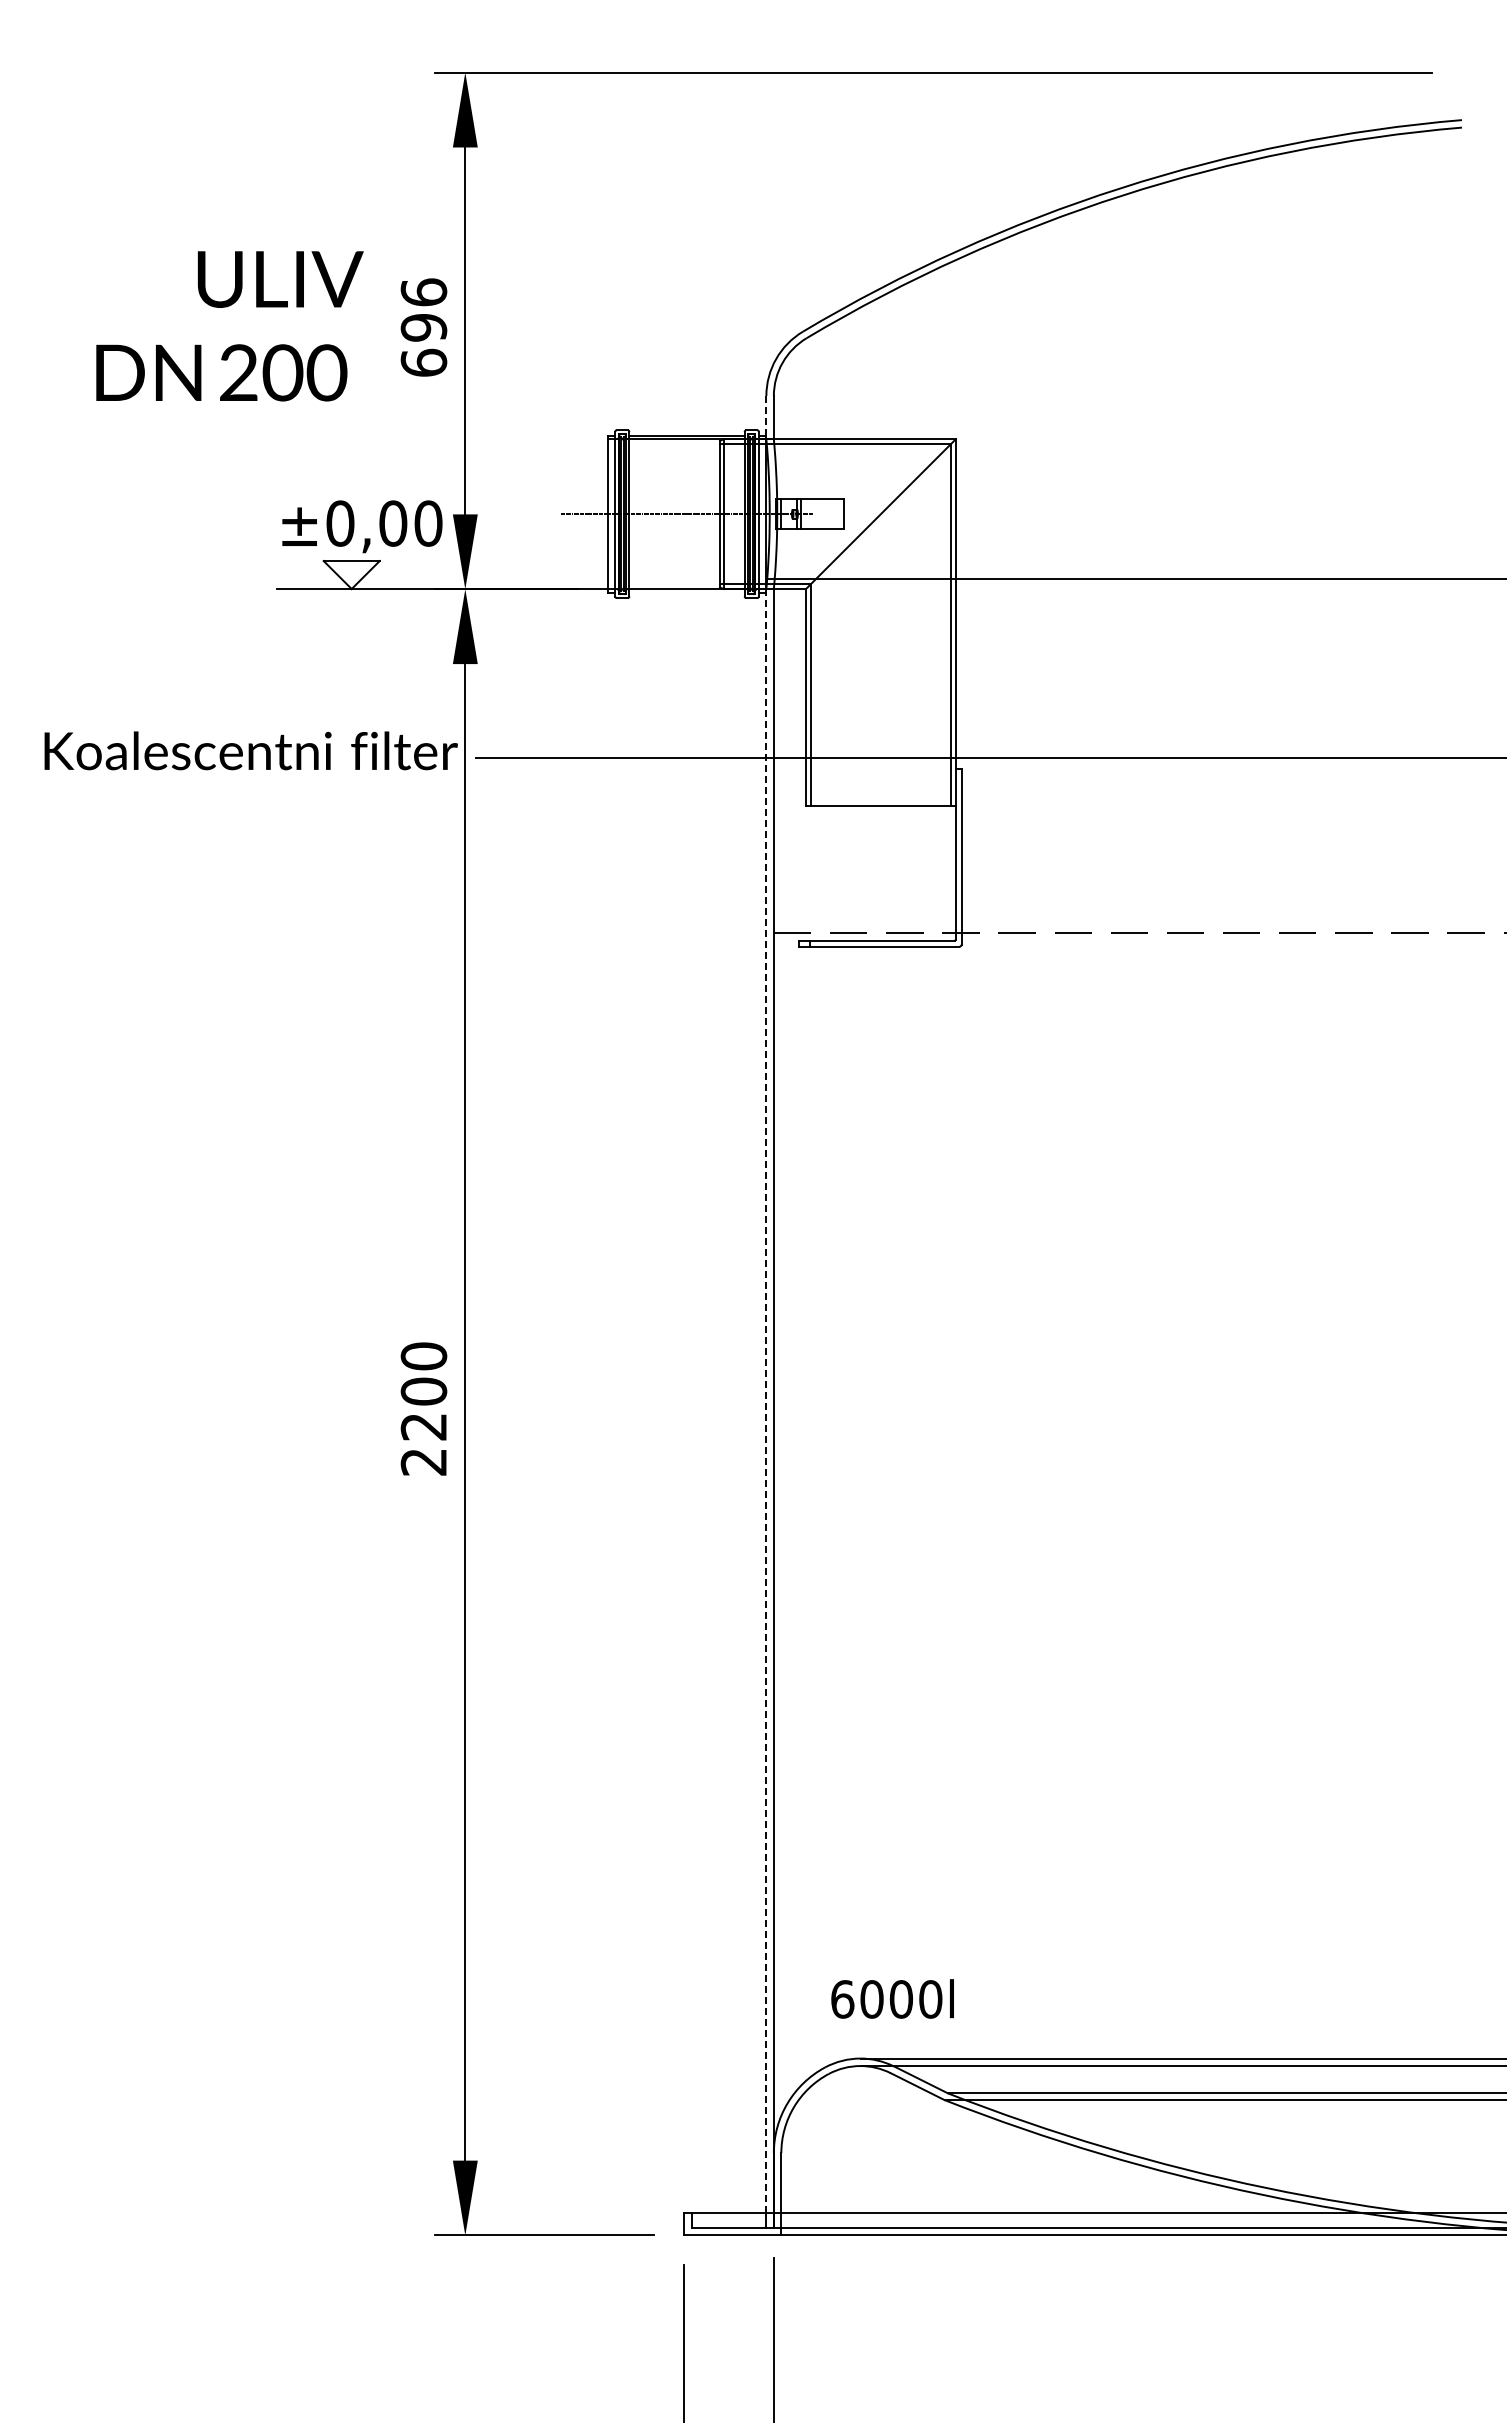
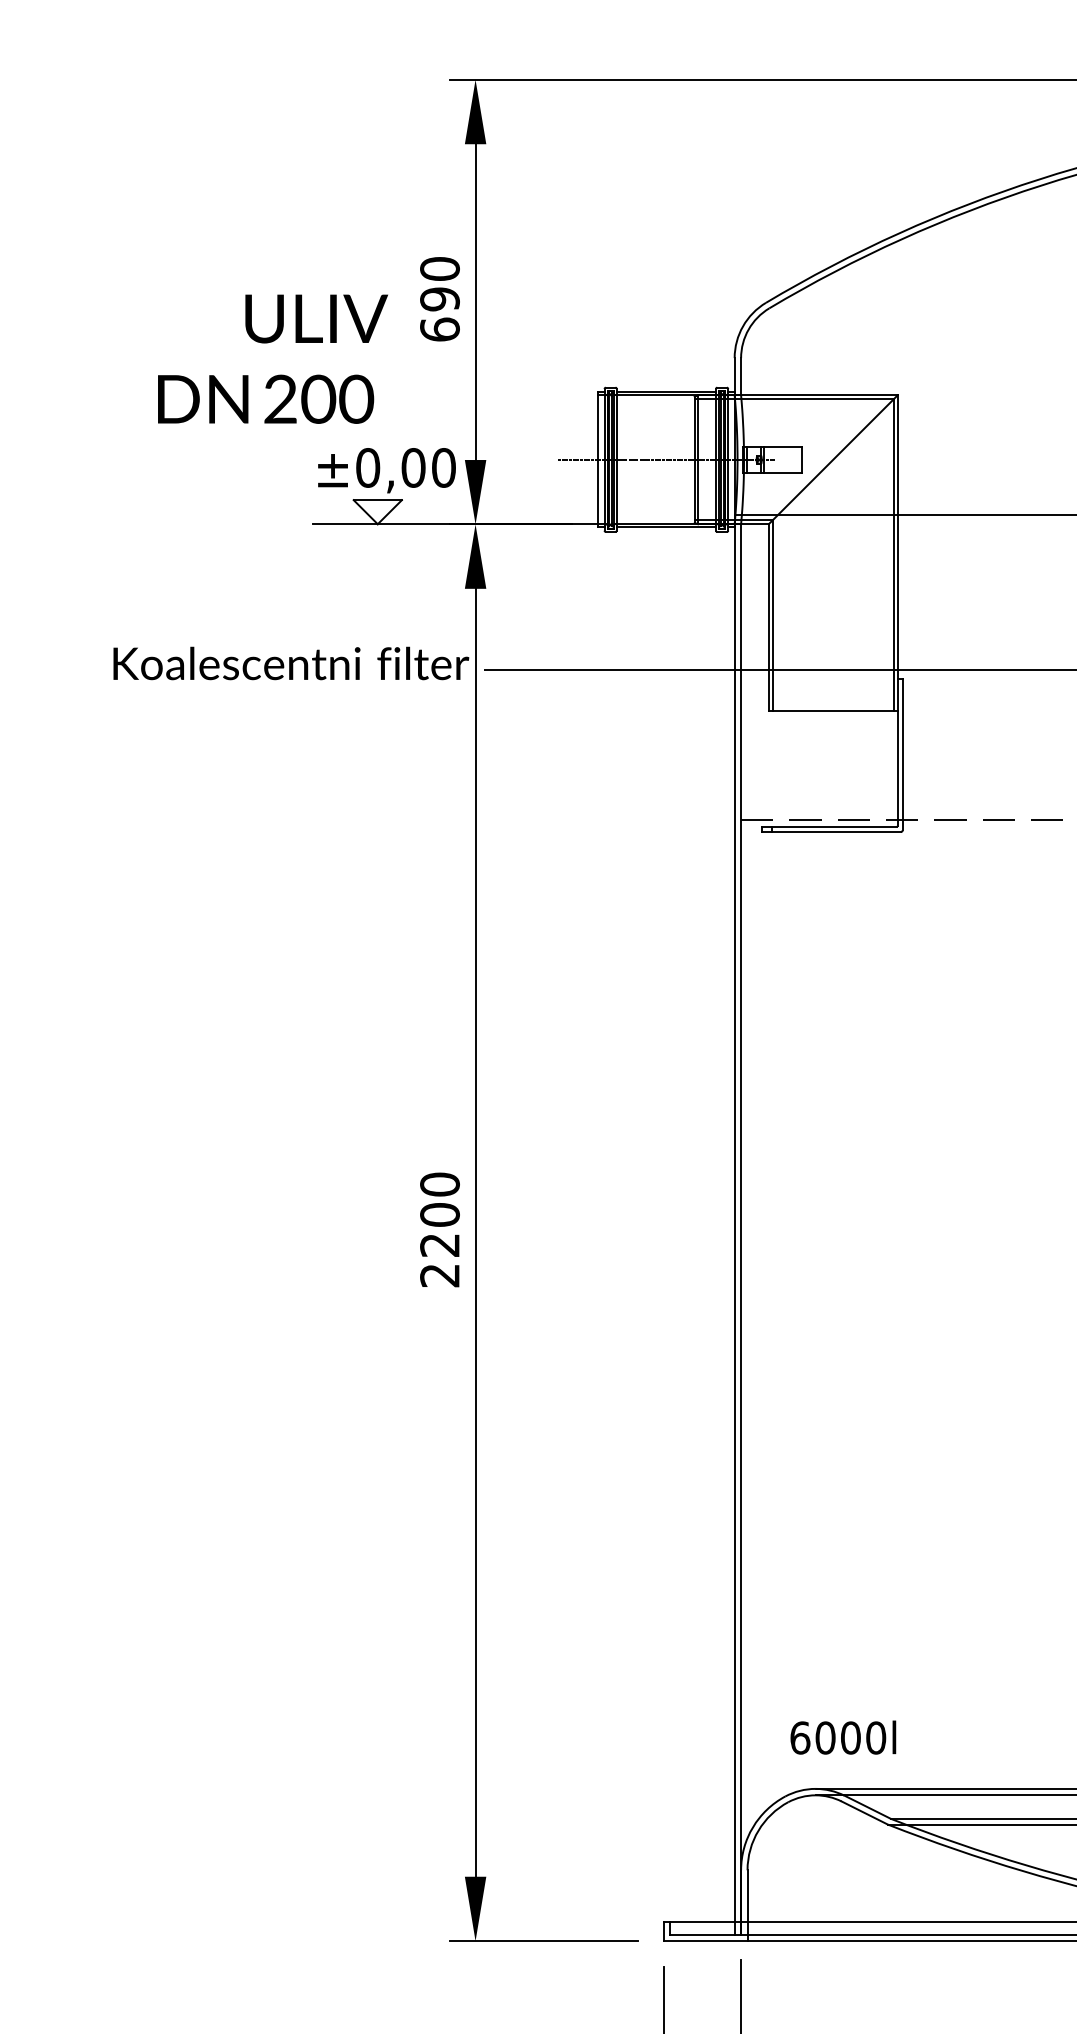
text: (423, 292) -> (439, 269), 696 -> 690
text: (229, 326) -> (272, 359), moved
line: (766, 415) -> (734, 374), dashed -> solid
line: (686, 592) -> (665, 527), added
line: (766, 1402) -> (734, 1224), dashed -> solid

